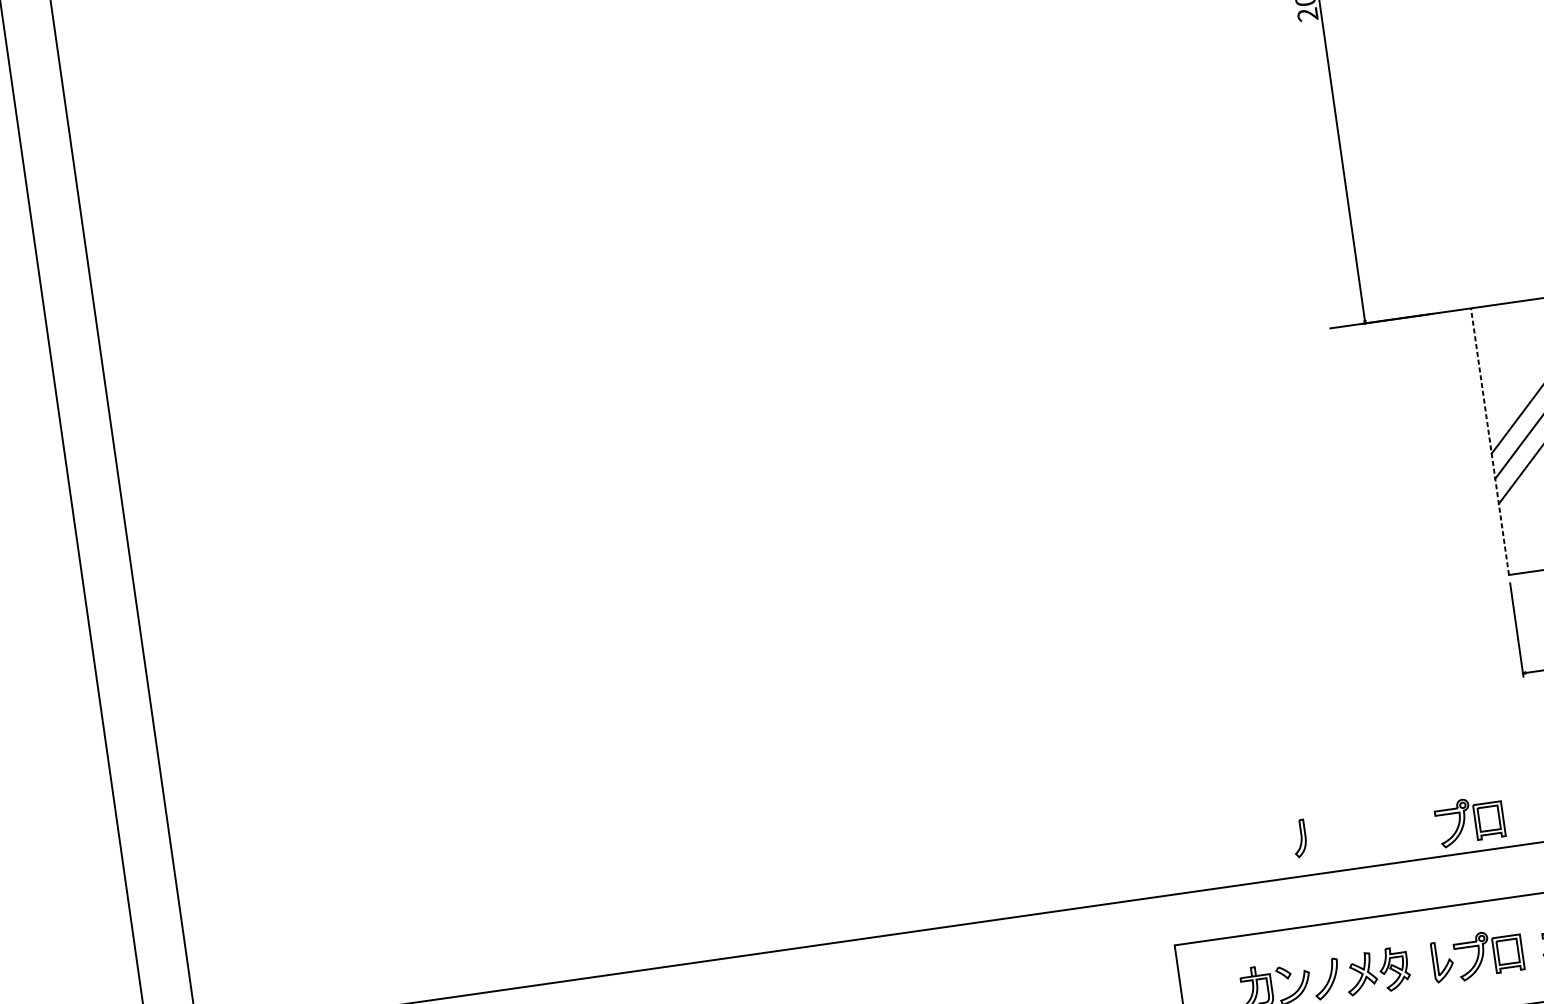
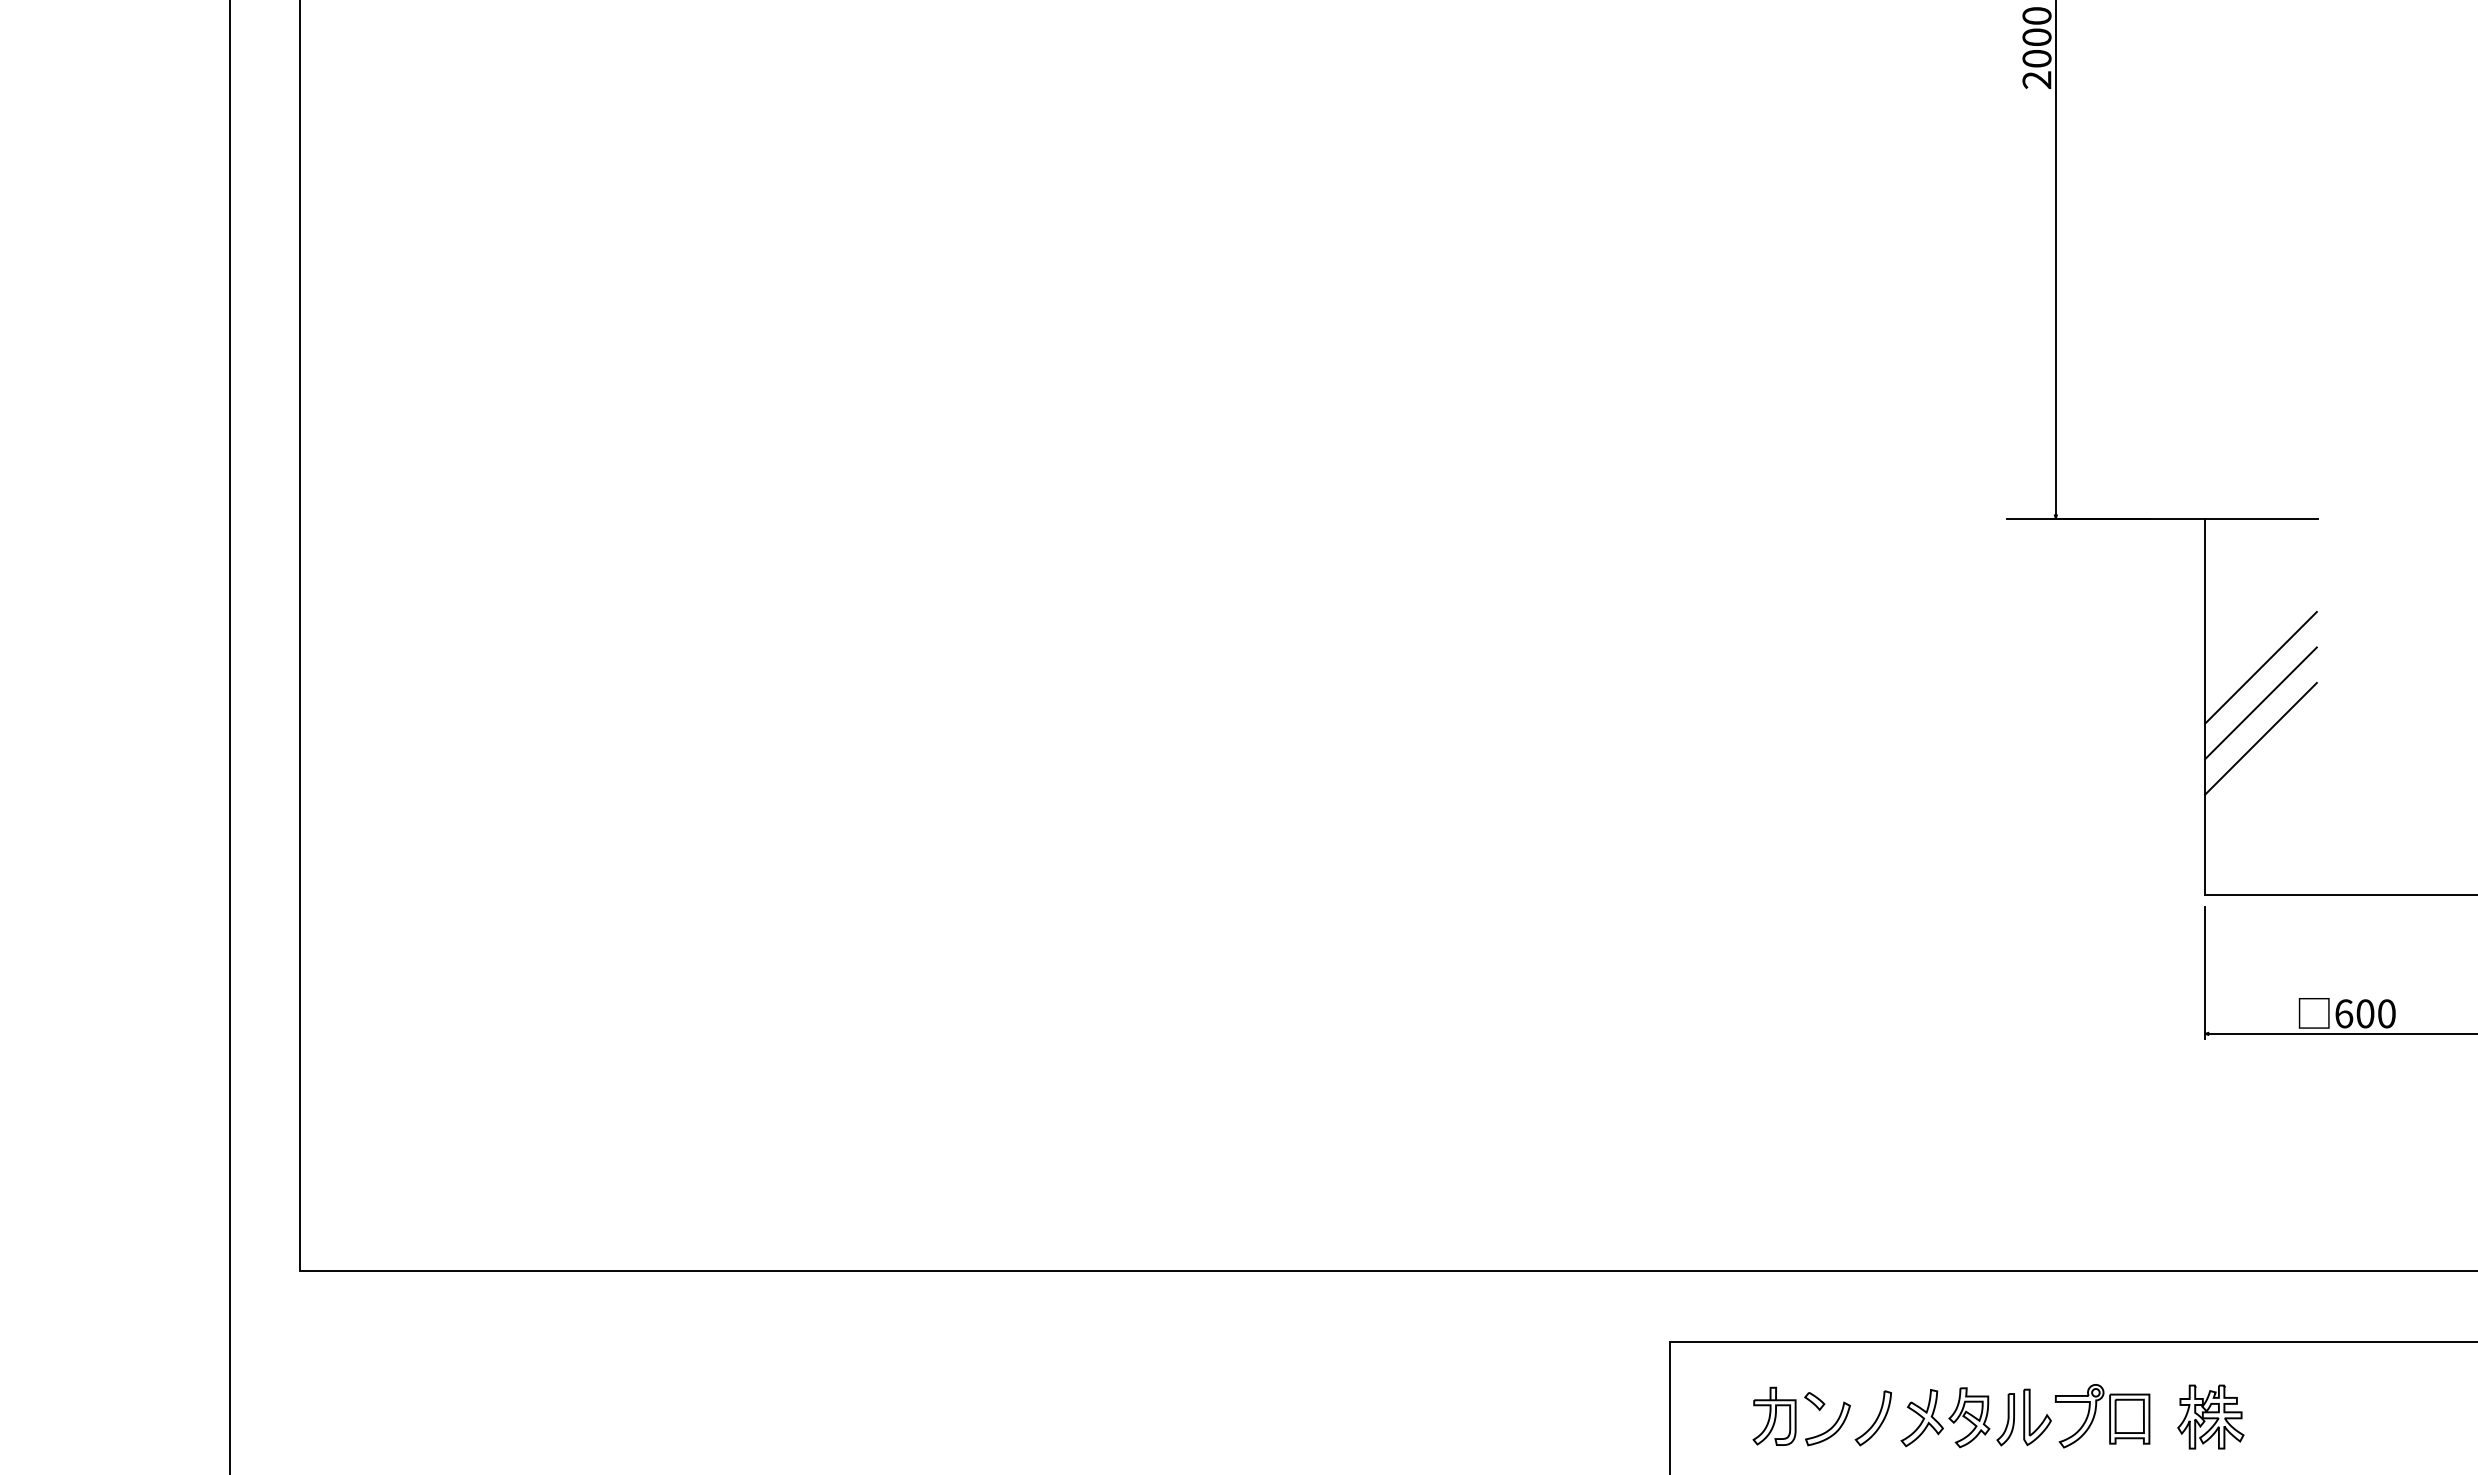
line: (1490, 441) -> (2205, 706), dashed -> solid
part: (1474, 820) -> (2109, 1228), removed
part: (1299, 838) -> (2005, 1419), moved

